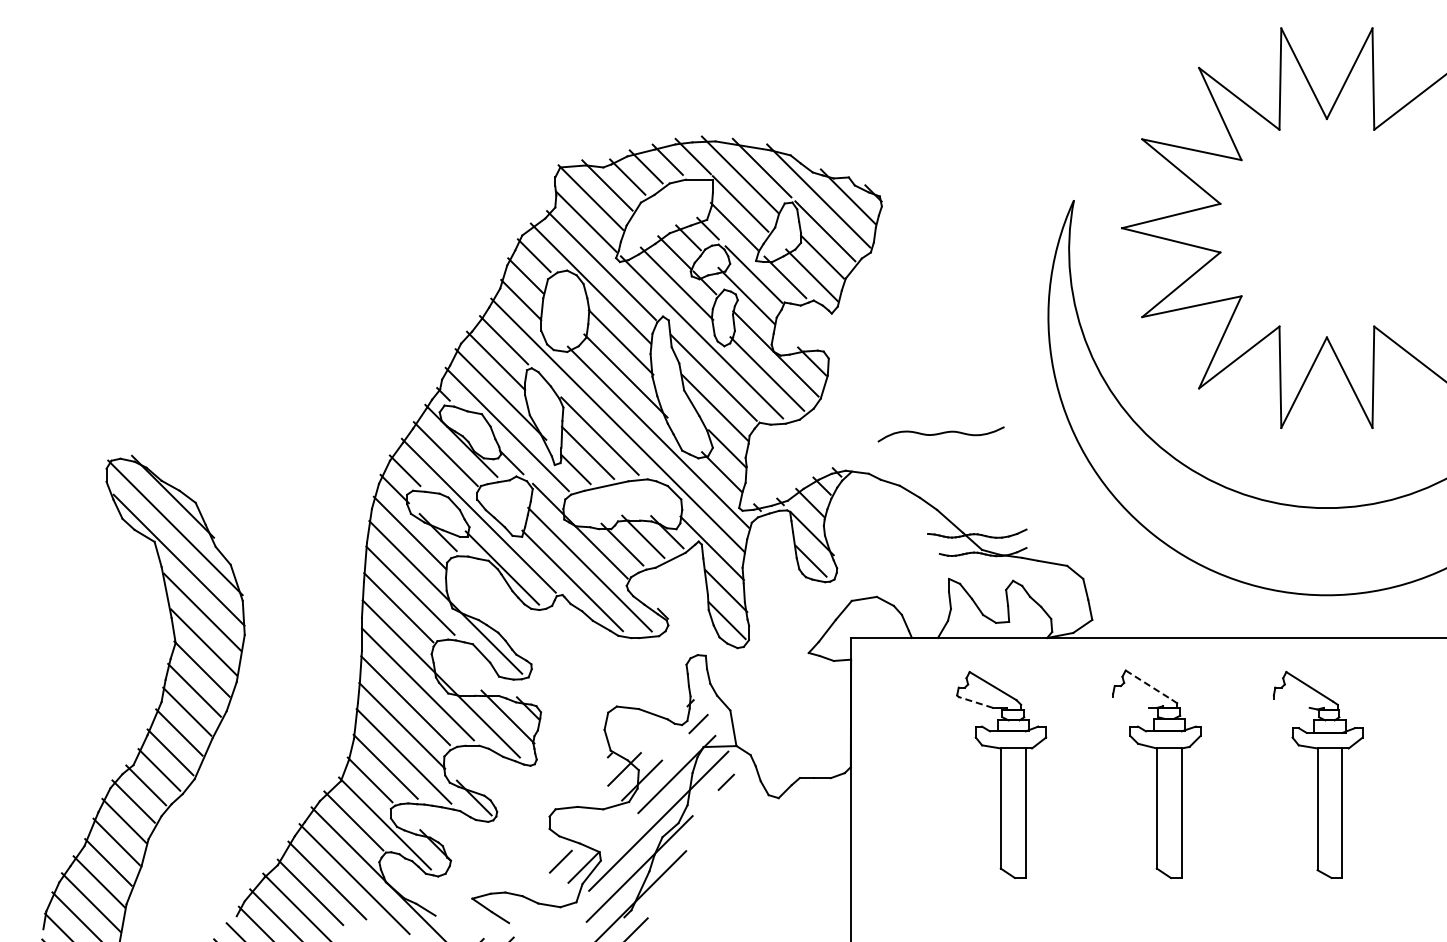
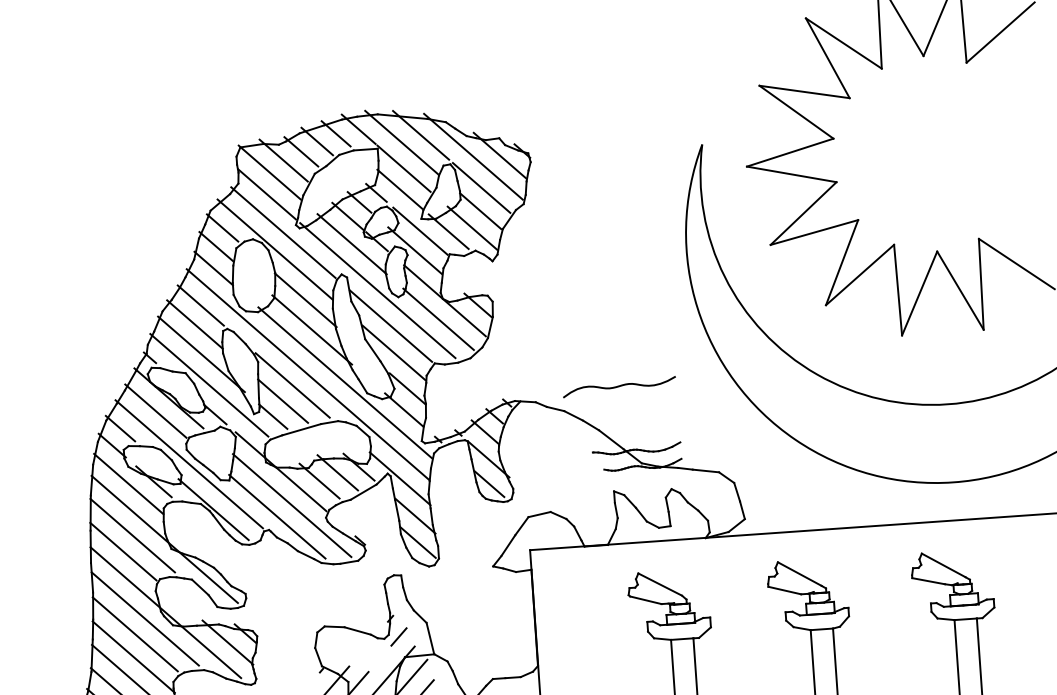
curve: (940, 434) -> (618, 387), moved
line: (1149, 685) -> (800, 574), dashed -> solid
line: (975, 702) -> (645, 600), dashed -> solid
line: (1131, 702) -> (785, 590), added
line: (1291, 702) -> (928, 580), added

